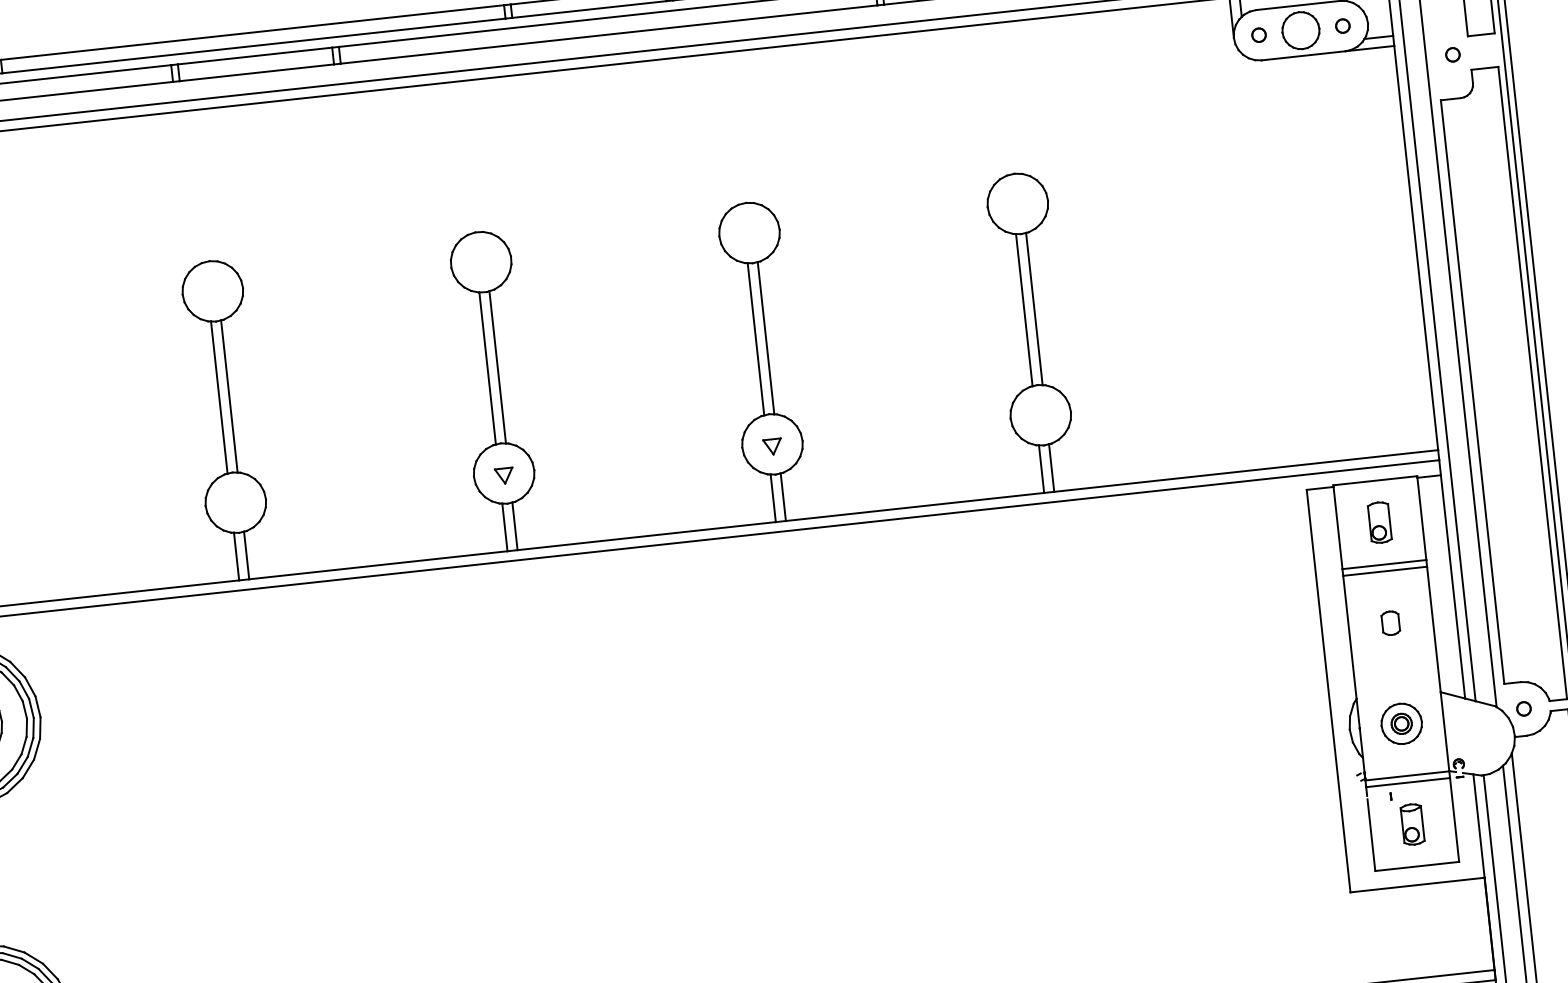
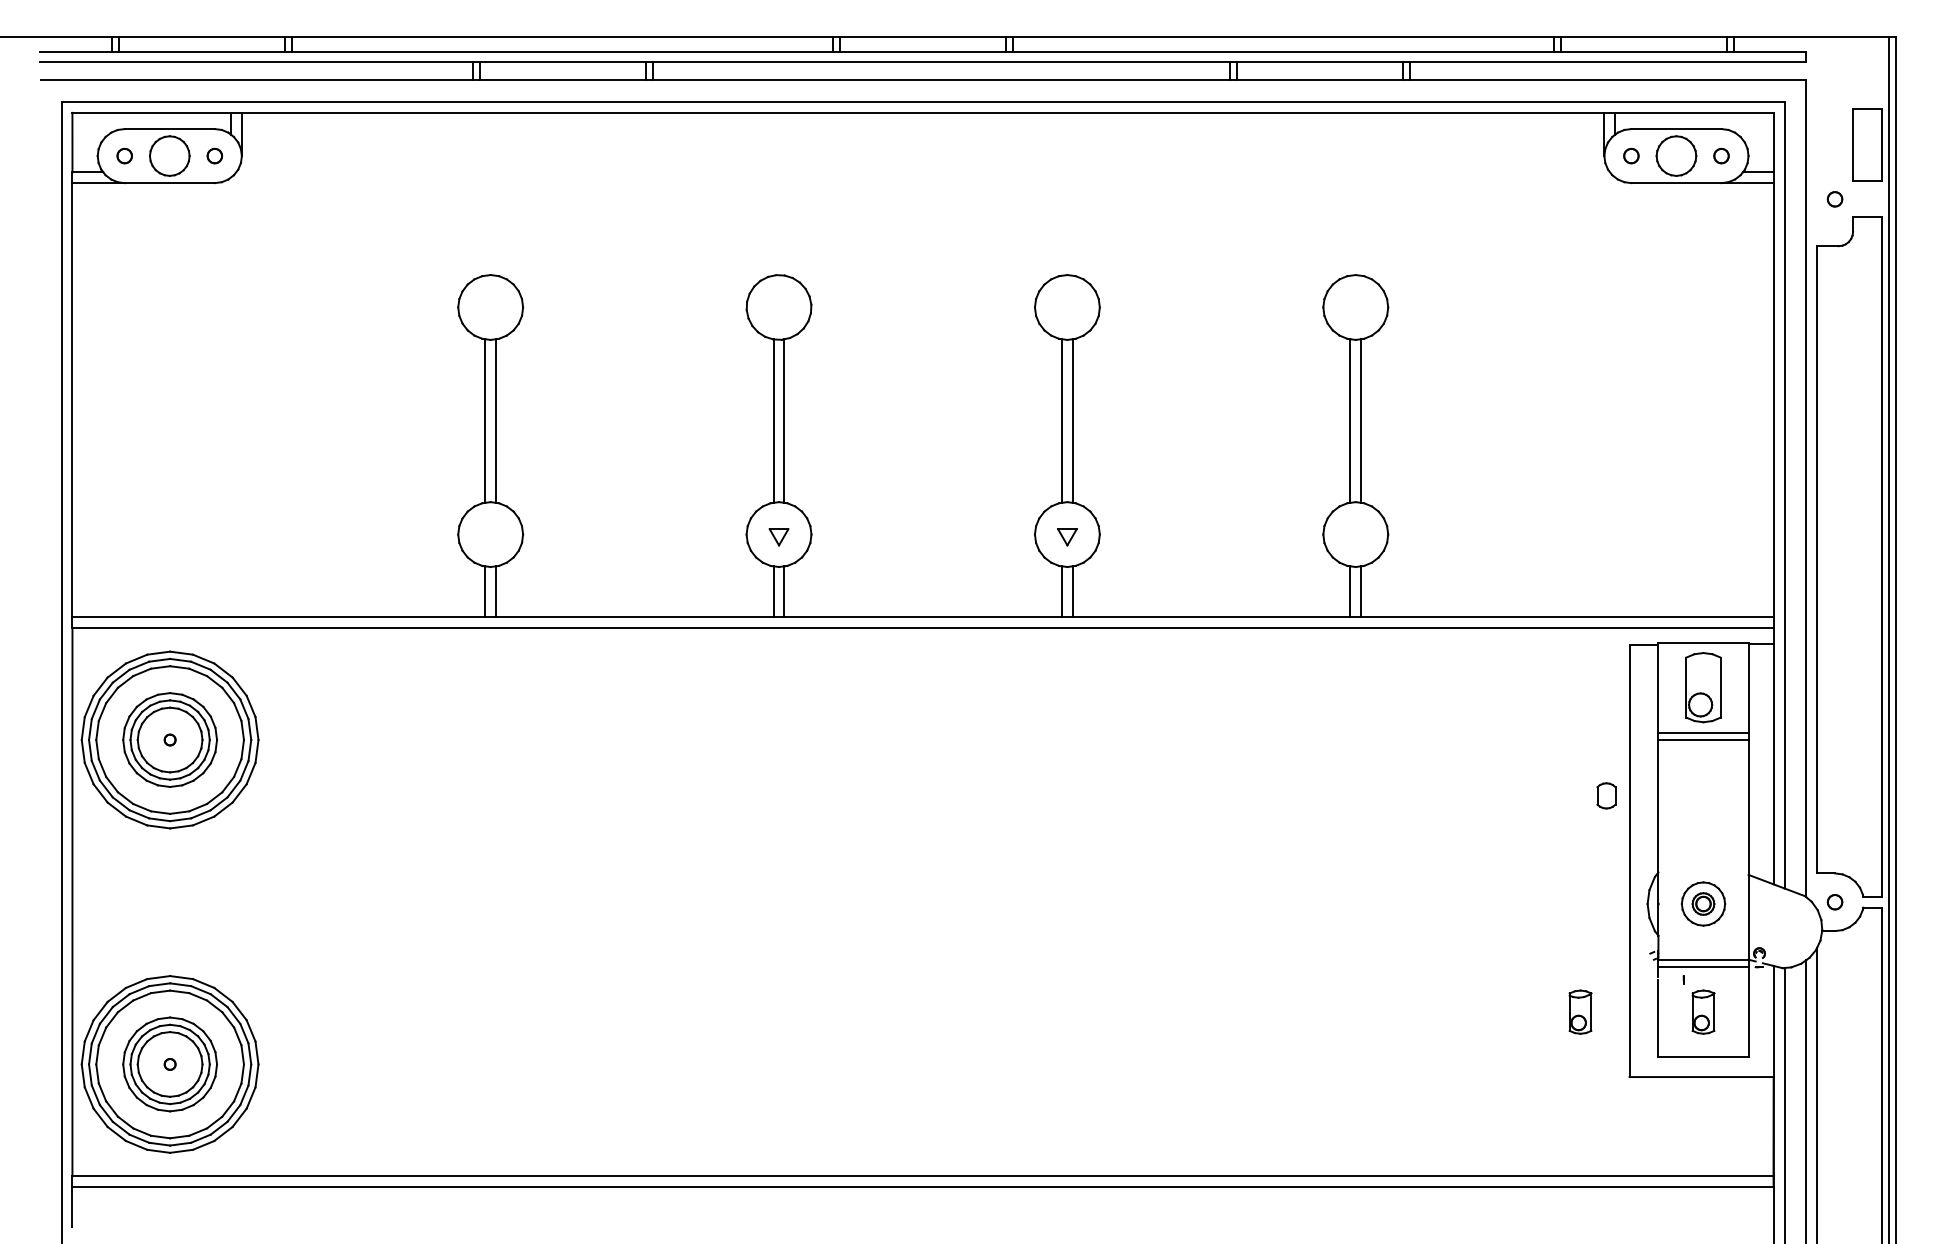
part: (1379, 522) -> (1703, 687), size x1.6
part: (1390, 622) -> (1606, 795), moved
part: (1298, 836) -> (1580, 1011), added

